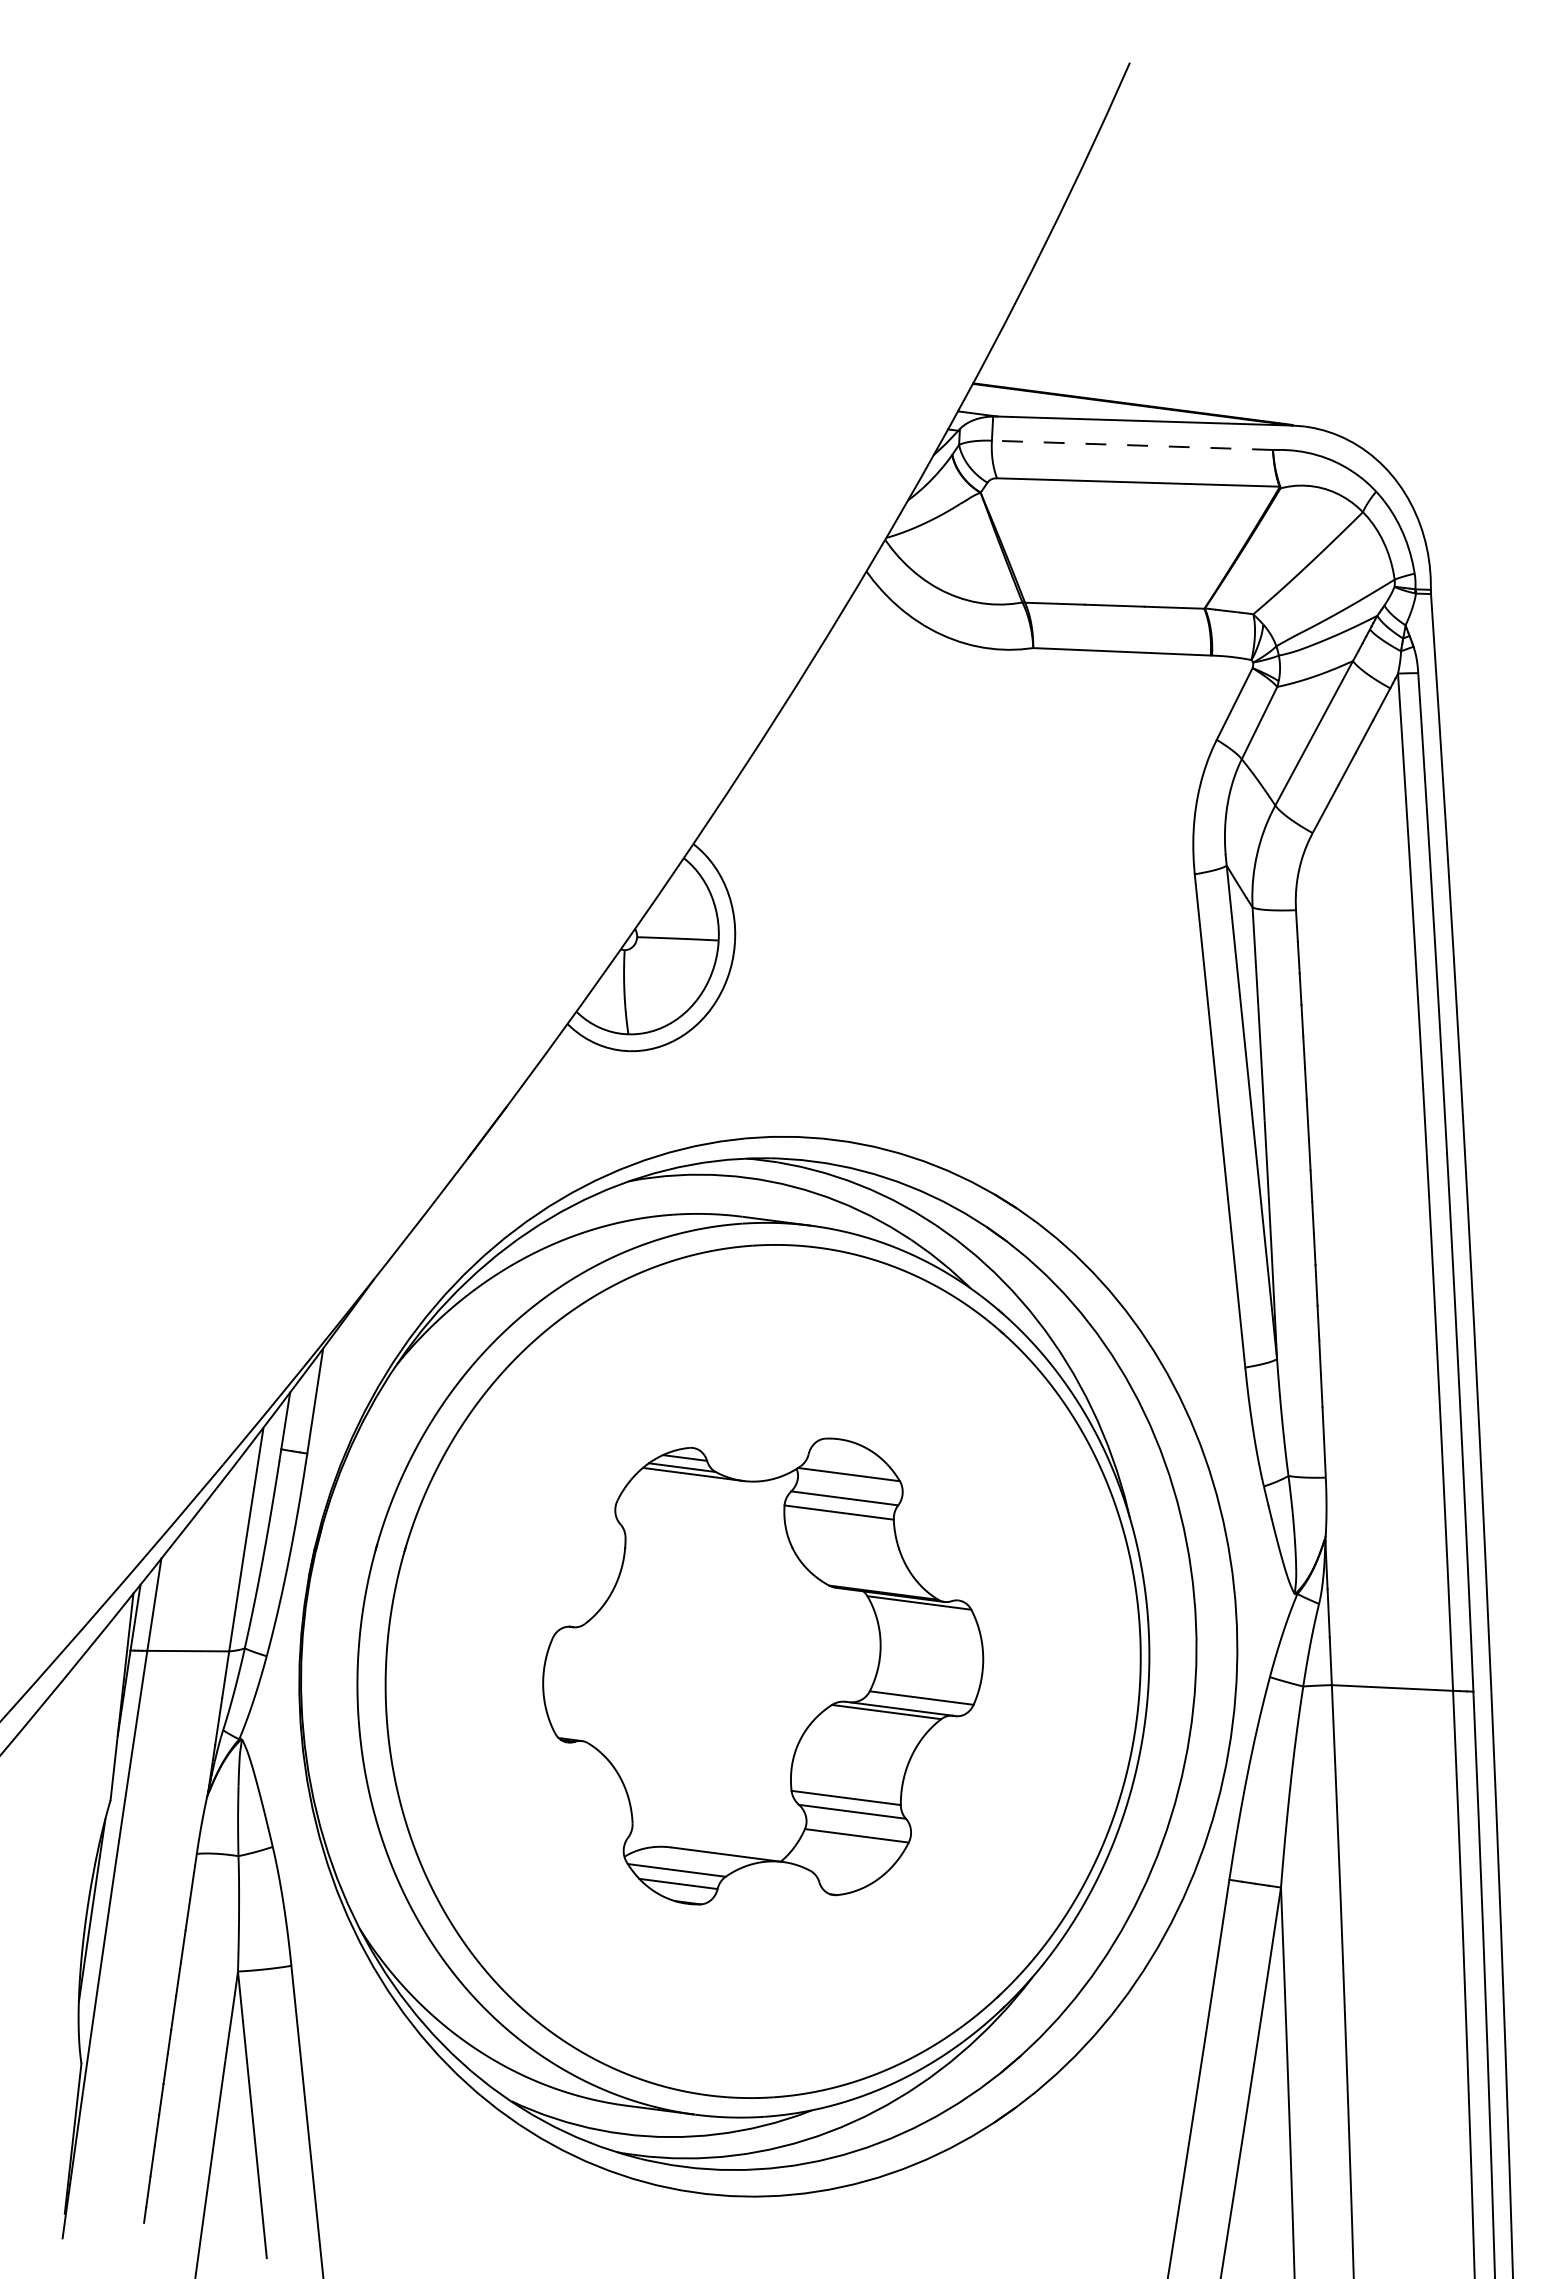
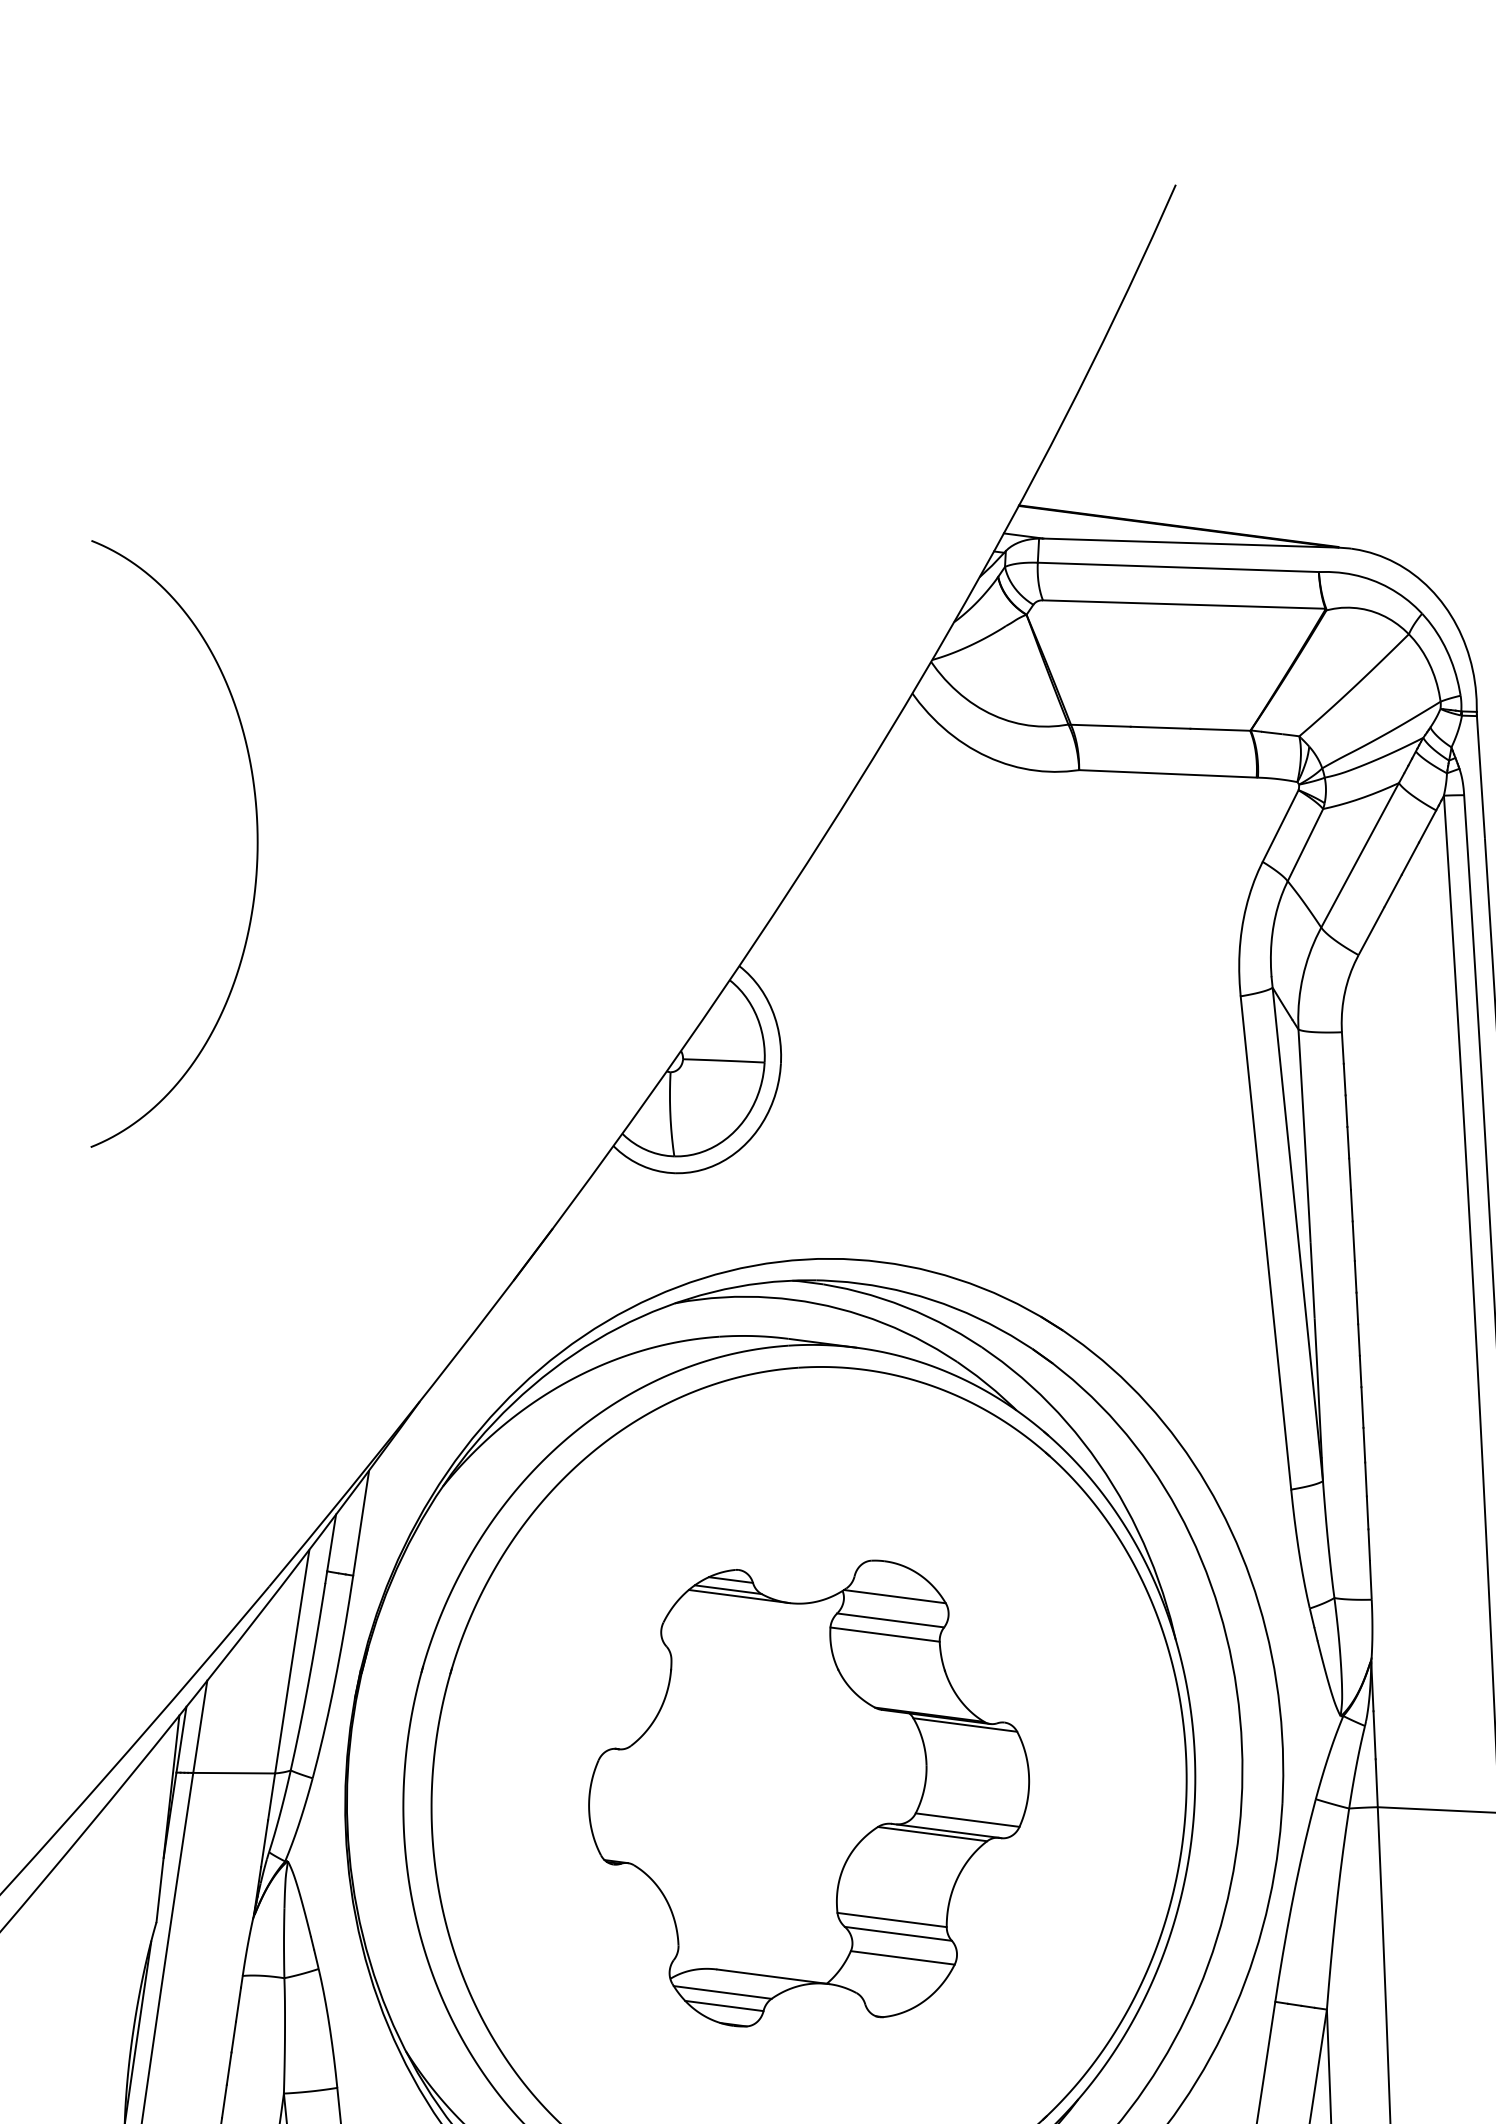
line: (1132, 445) -> (1178, 567), dashed -> solid
curve: (210, 721) -> (256, 843), added

